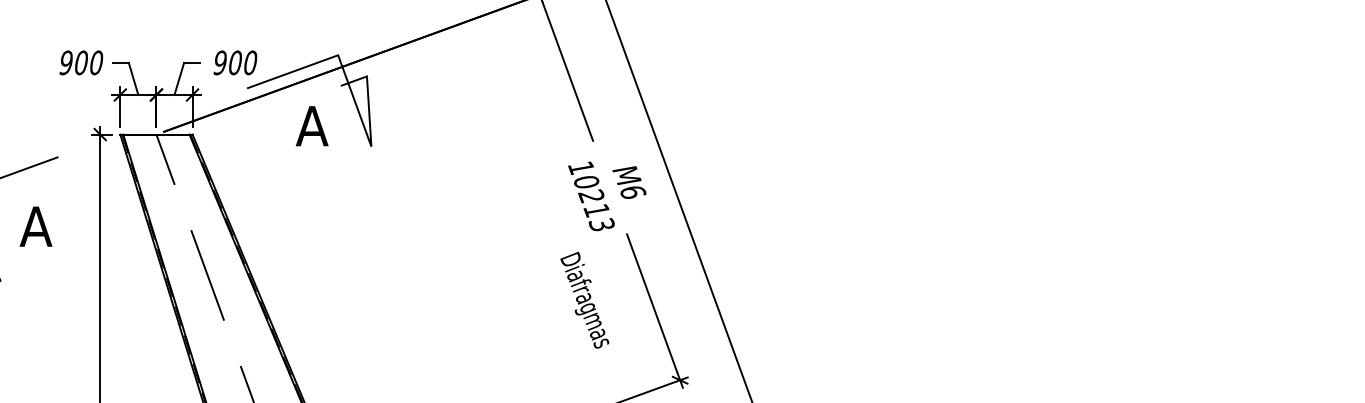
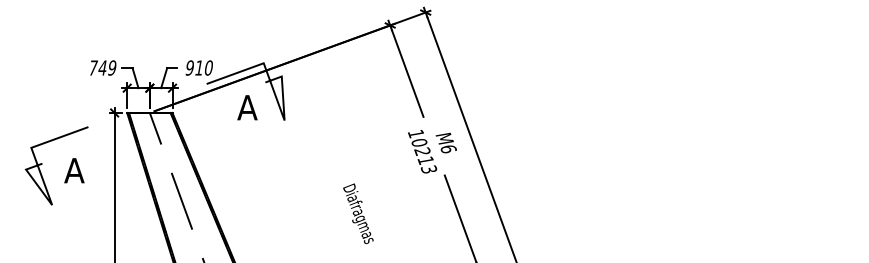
text: (80, 62) -> (102, 67), 900 -> 749
text: (235, 62) -> (199, 67), 900 -> 910
text: (585, 299) -> (358, 213), moved

